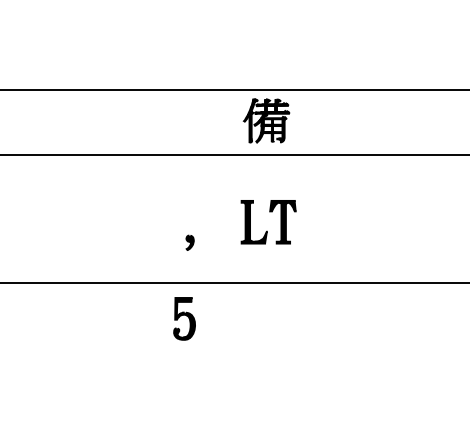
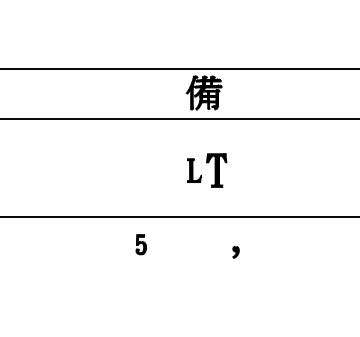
part: (253, 222) -> (194, 170), size x0.7
part: (189, 242) -> (235, 252), moved
part: (184, 318) -> (141, 244), size x0.6

